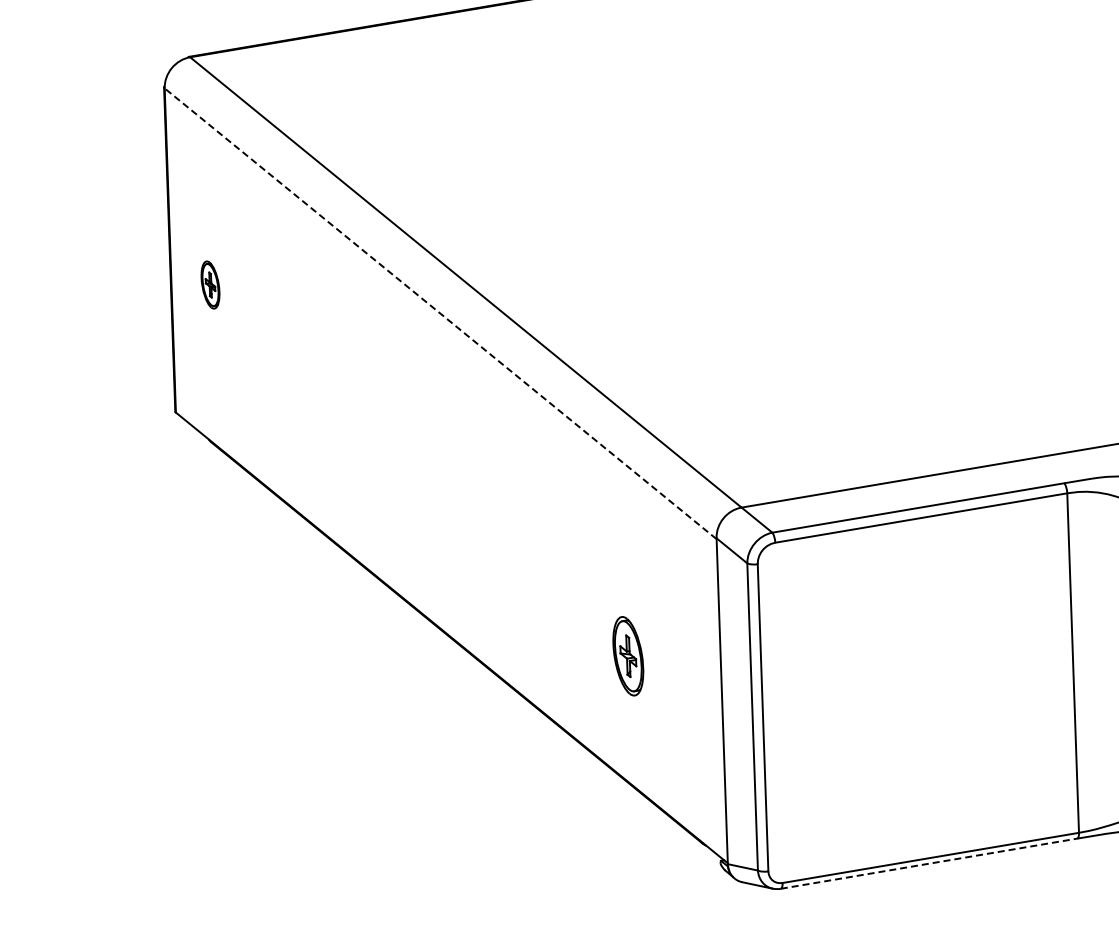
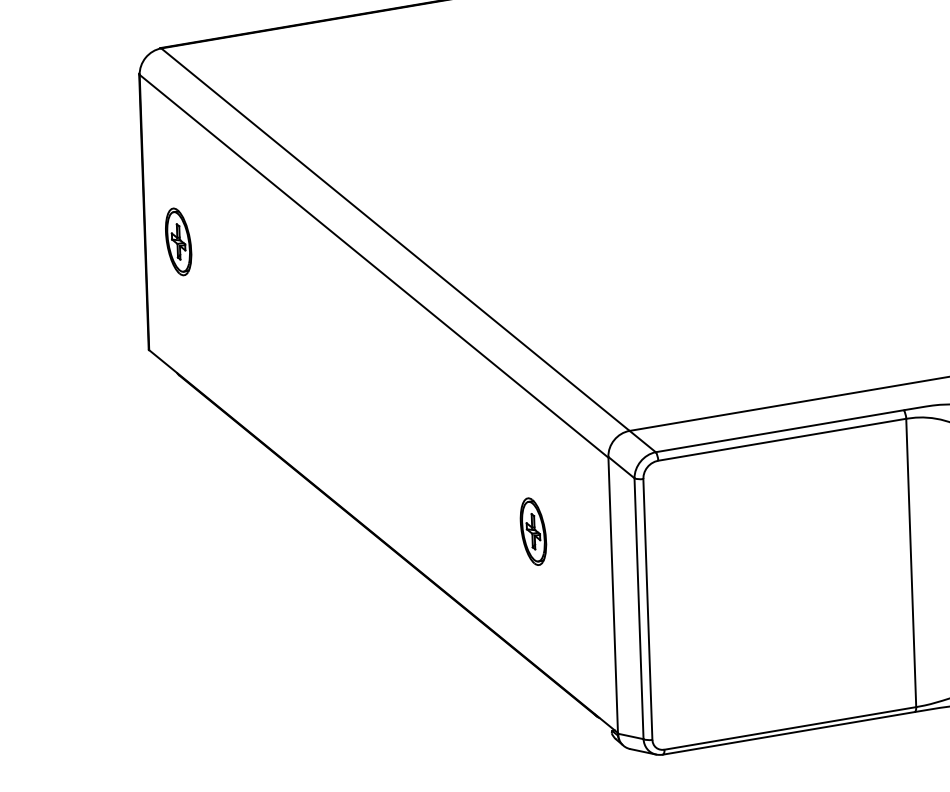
part: (210, 284) -> (178, 241), size x1.67
line: (440, 313) -> (373, 266), dashed -> solid
part: (628, 656) -> (533, 531), moved
line: (929, 863) -> (789, 733), dashed -> solid

